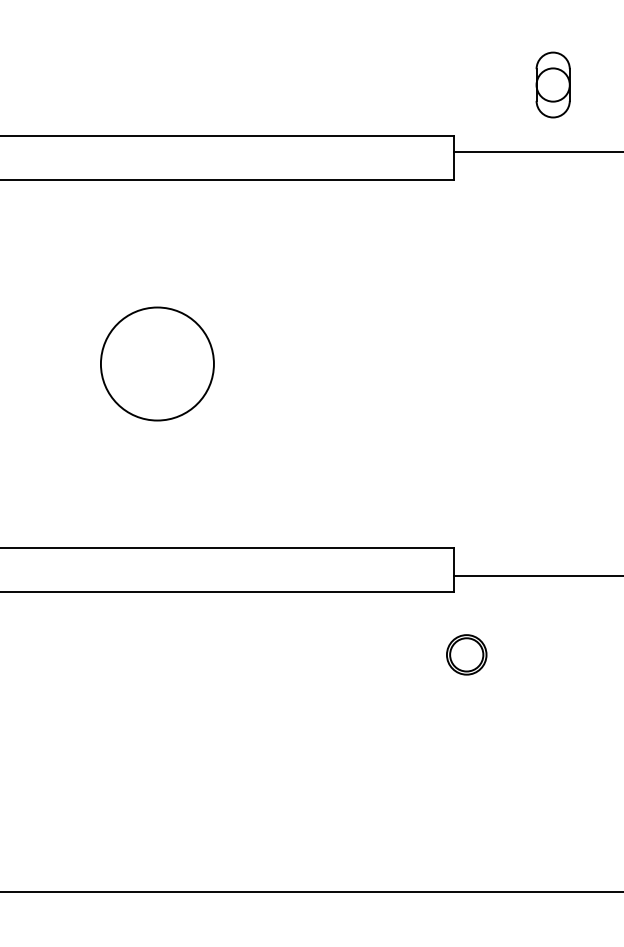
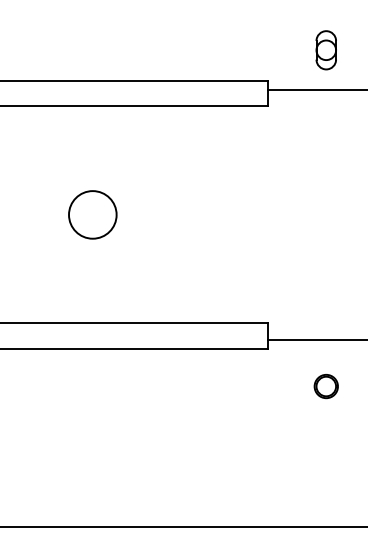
circle: (156, 363) -> (92, 214), size x0.71
part: (465, 654) -> (325, 386), moved

